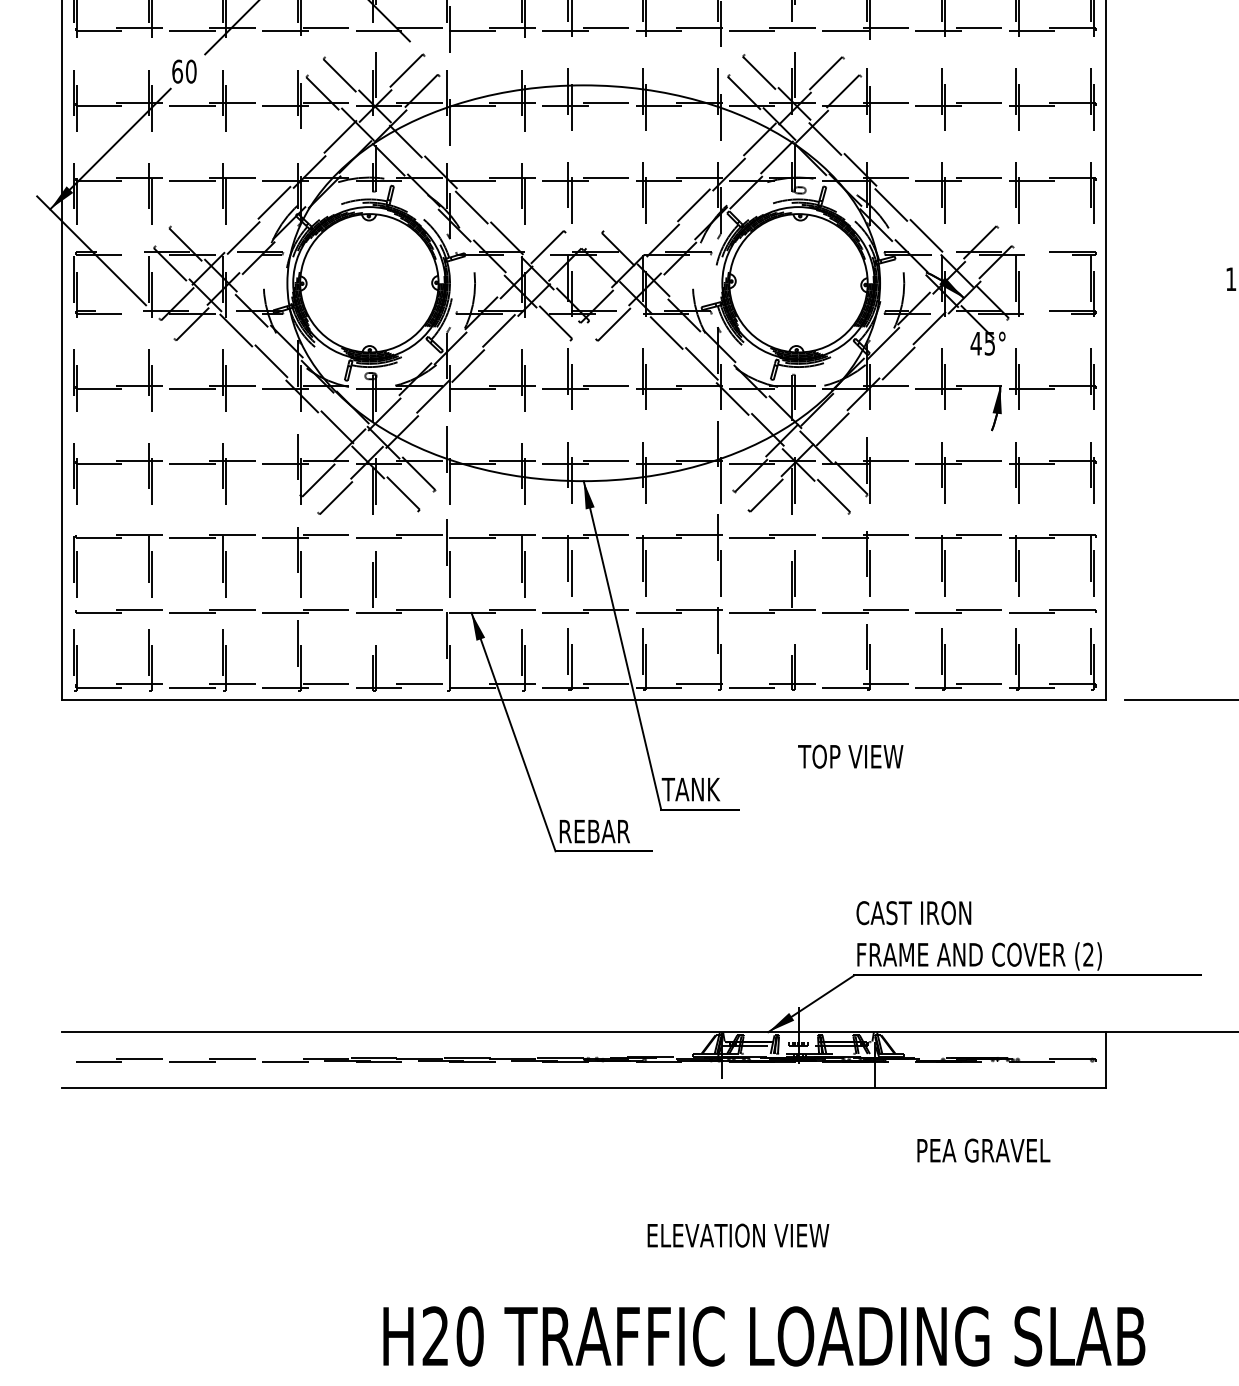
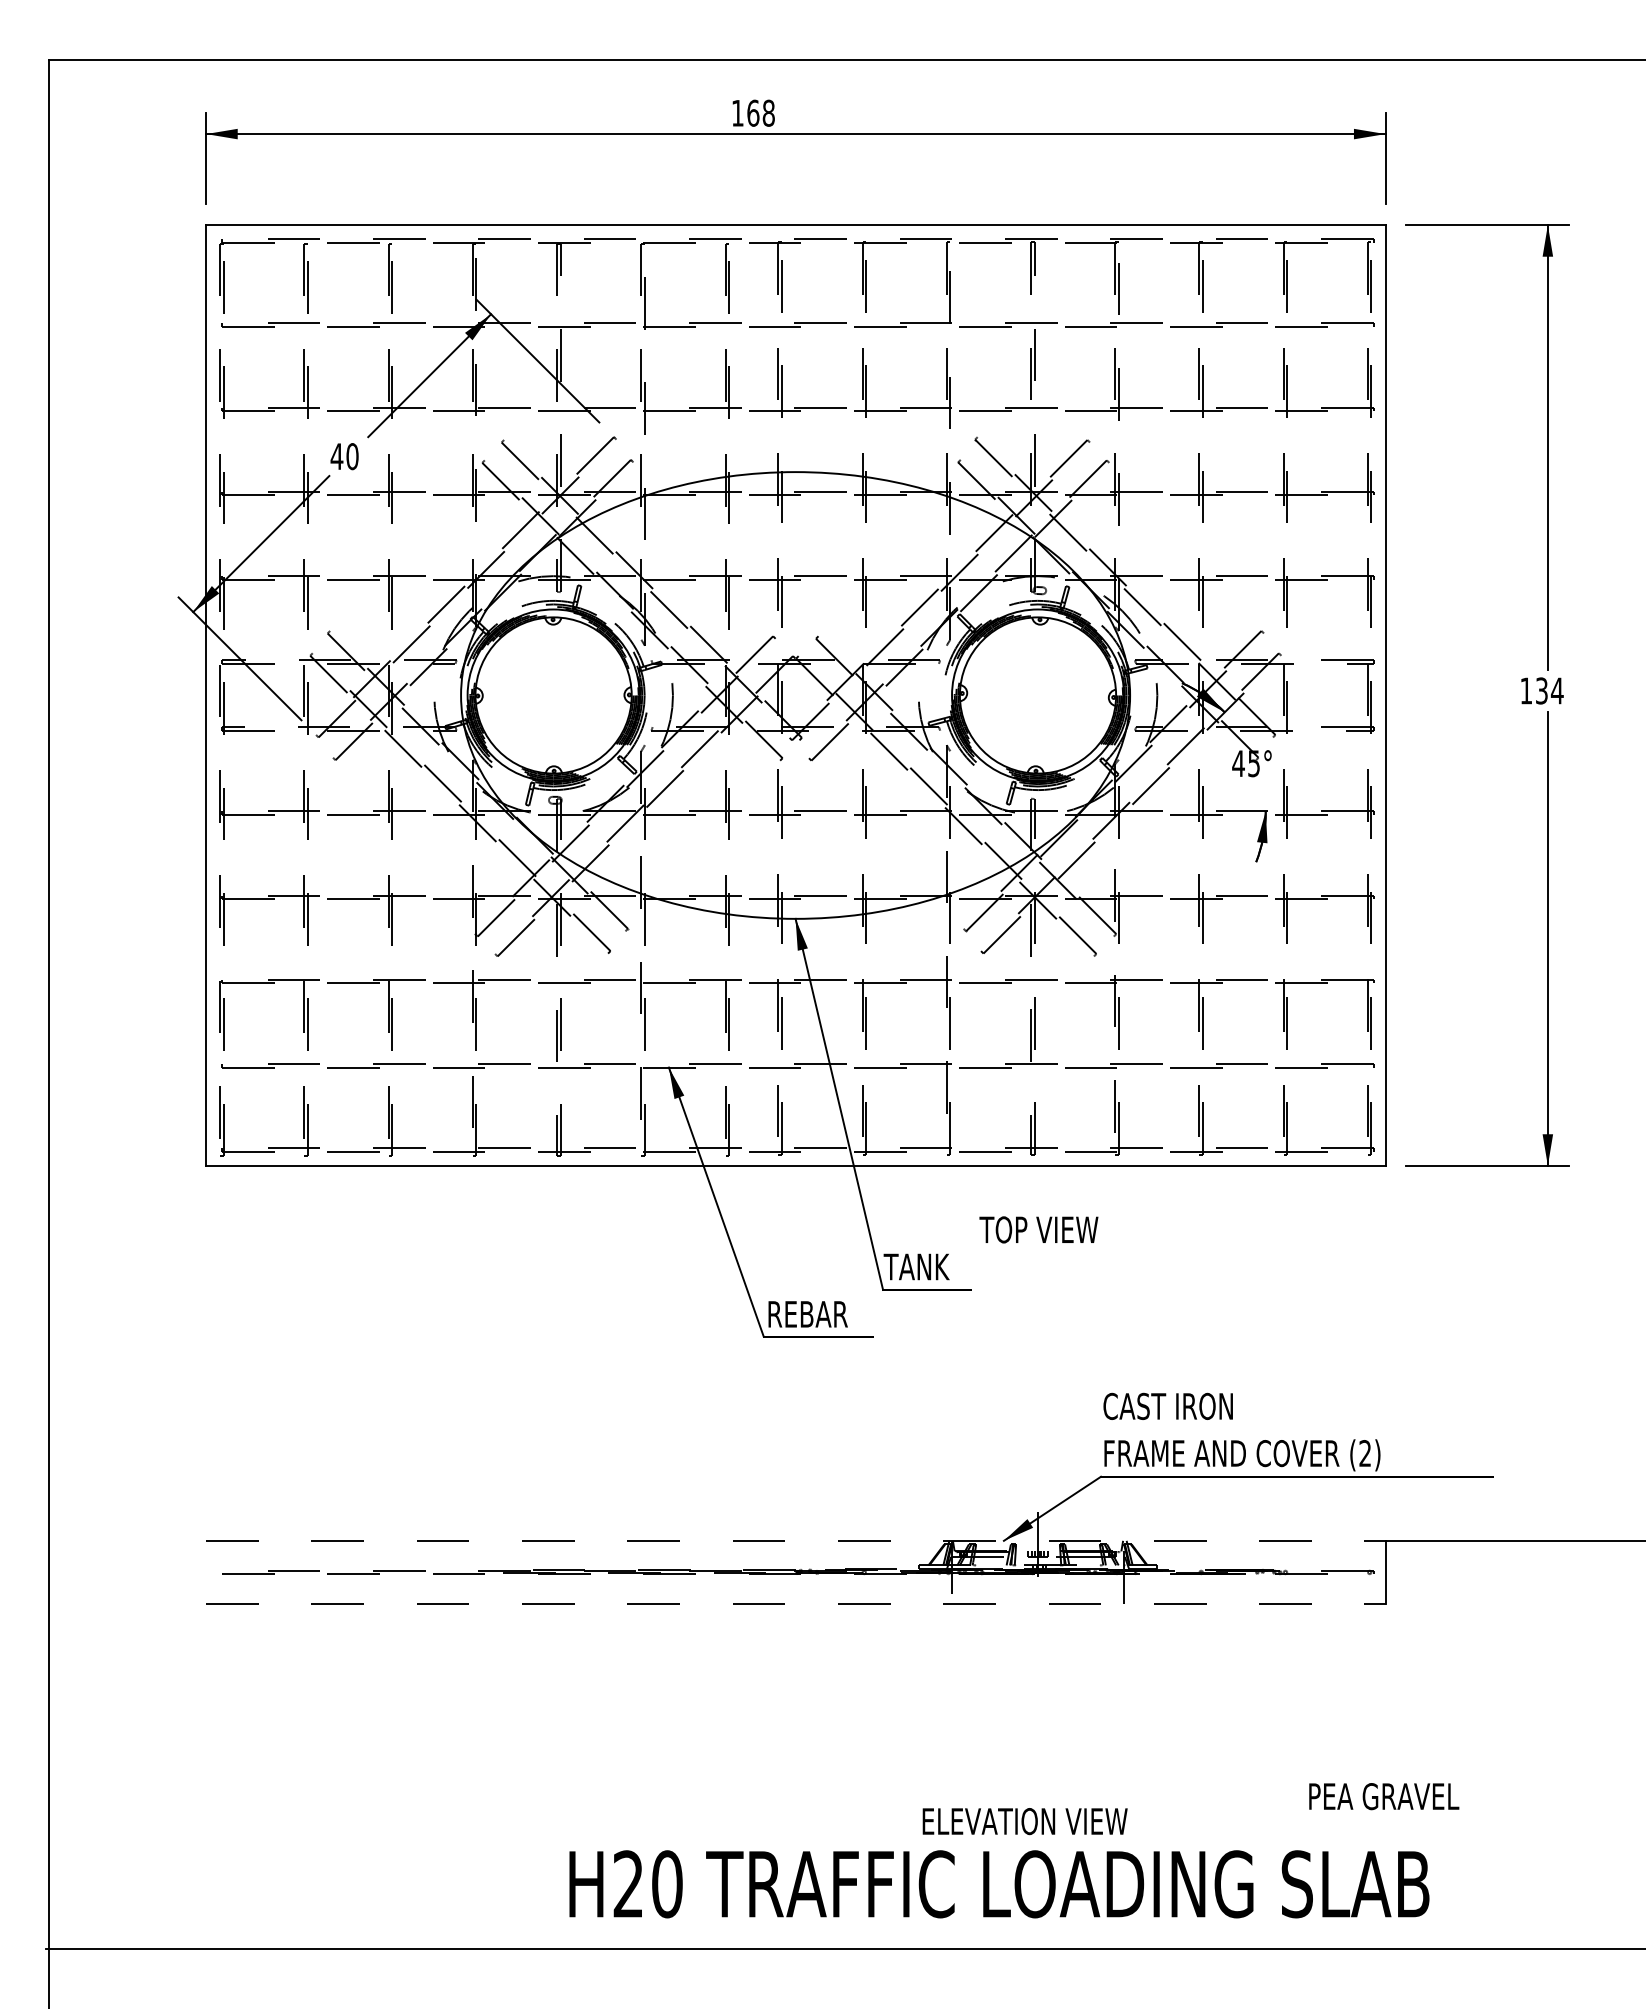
text: (177, 71) -> (336, 456), 60 -> 40
text: (850, 756) -> (1038, 1229), moved
line: (583, 1031) -> (795, 1540), solid -> dashed
line: (583, 1088) -> (795, 1604), solid -> dashed
text: (984, 1150) -> (1384, 1796), moved
text: (737, 1235) -> (1024, 1821), moved

